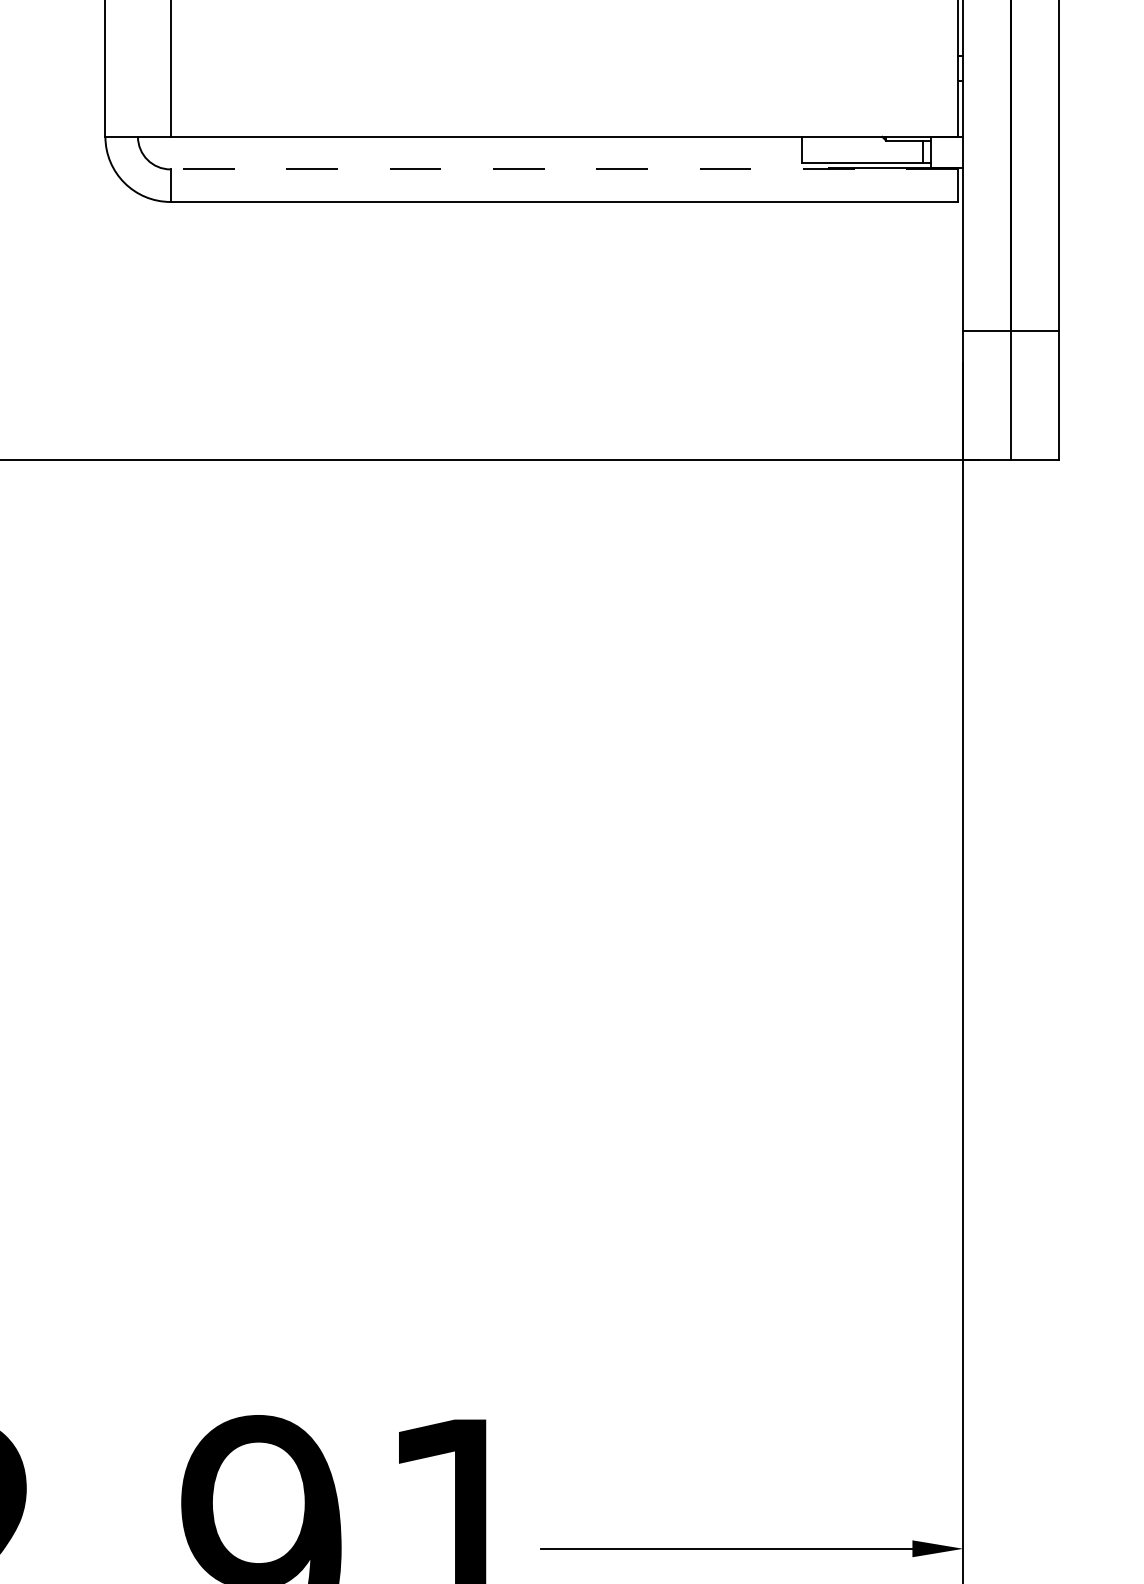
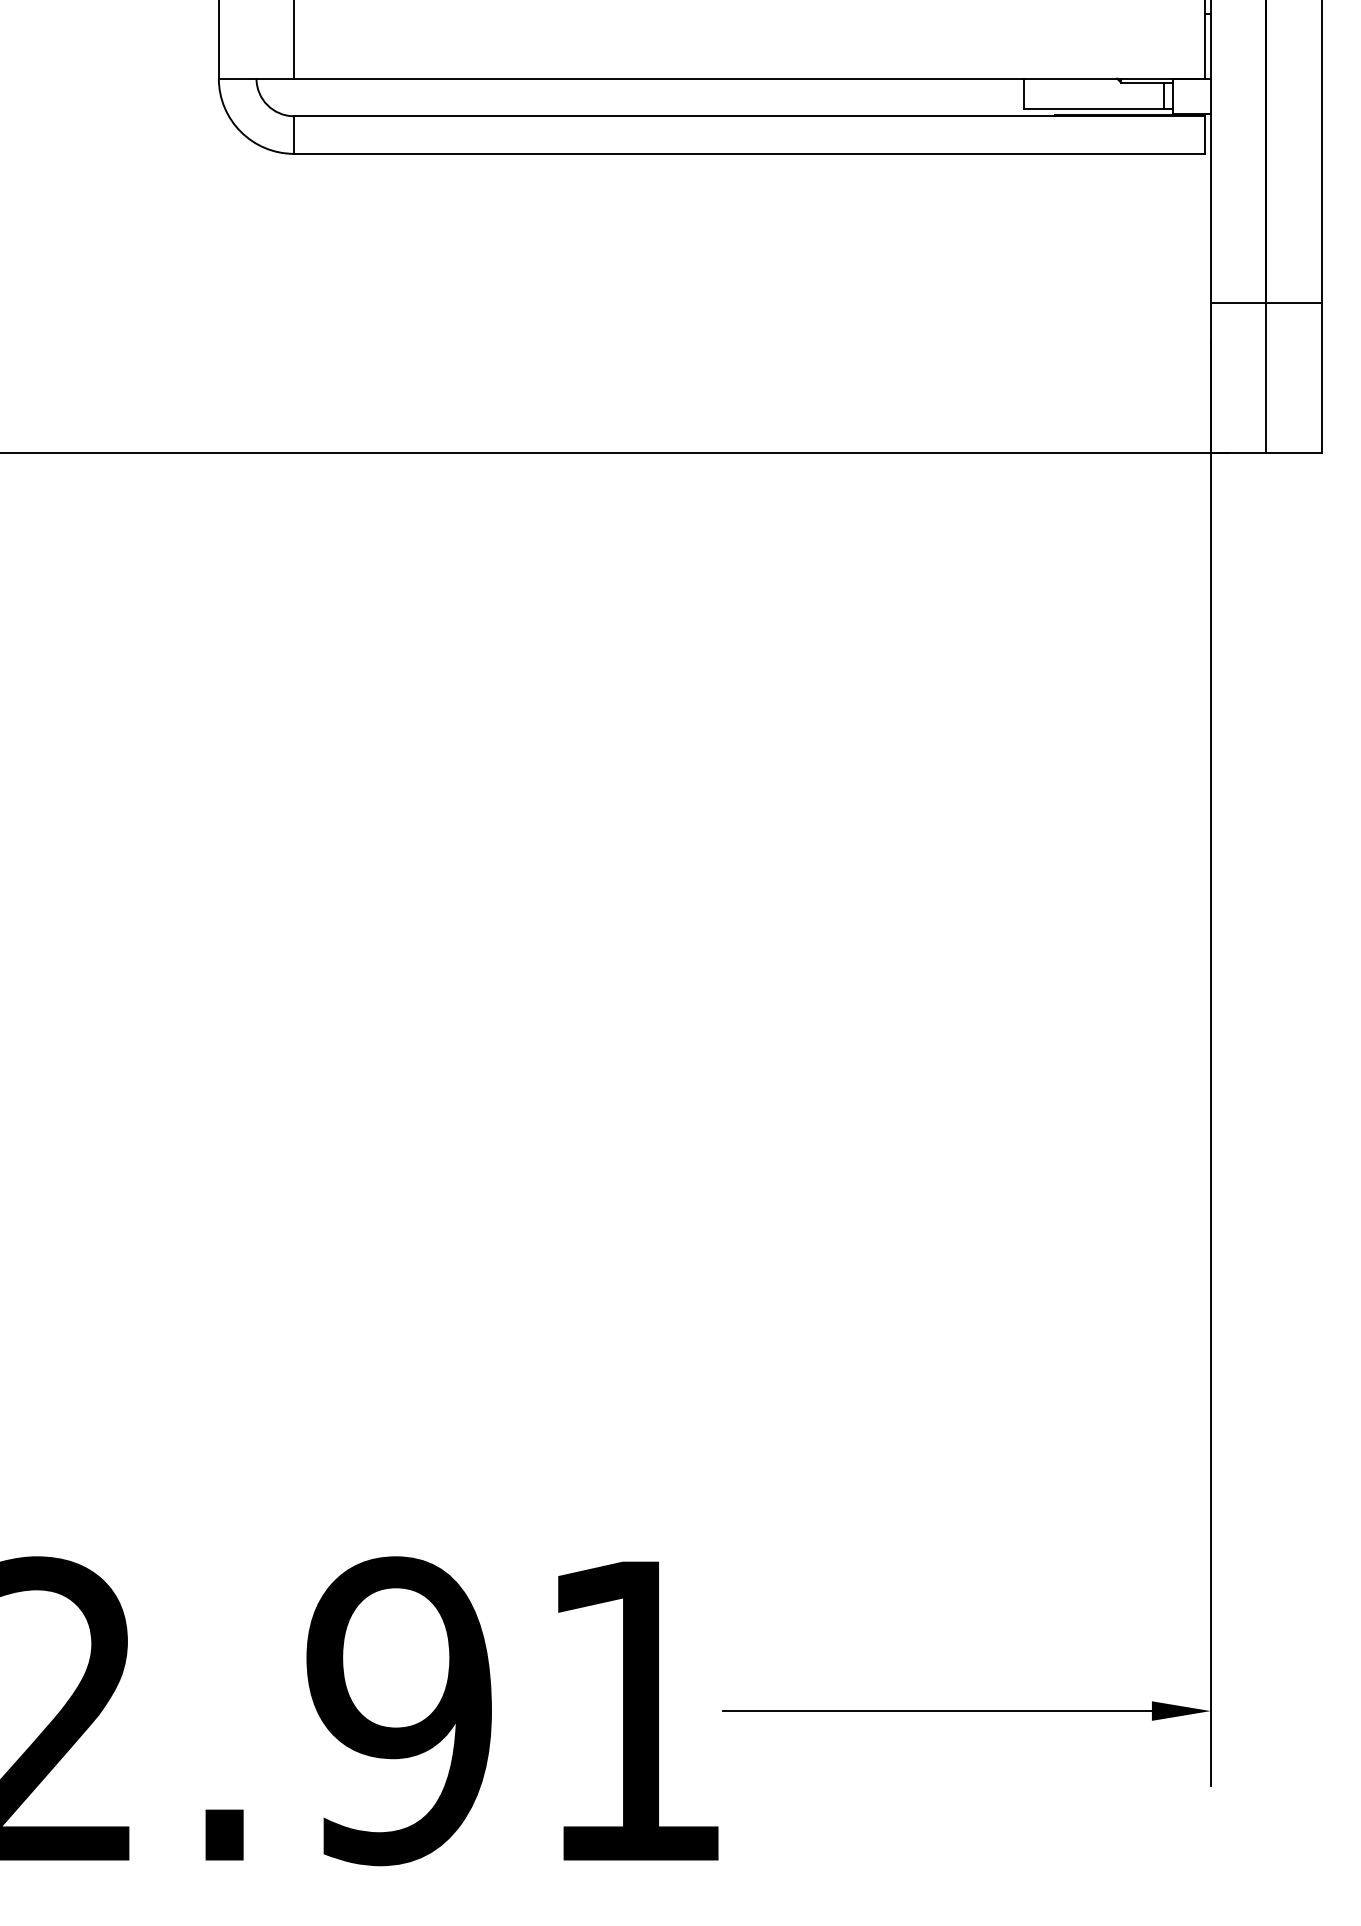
line: (563, 169) -> (748, 116), dashed -> solid

